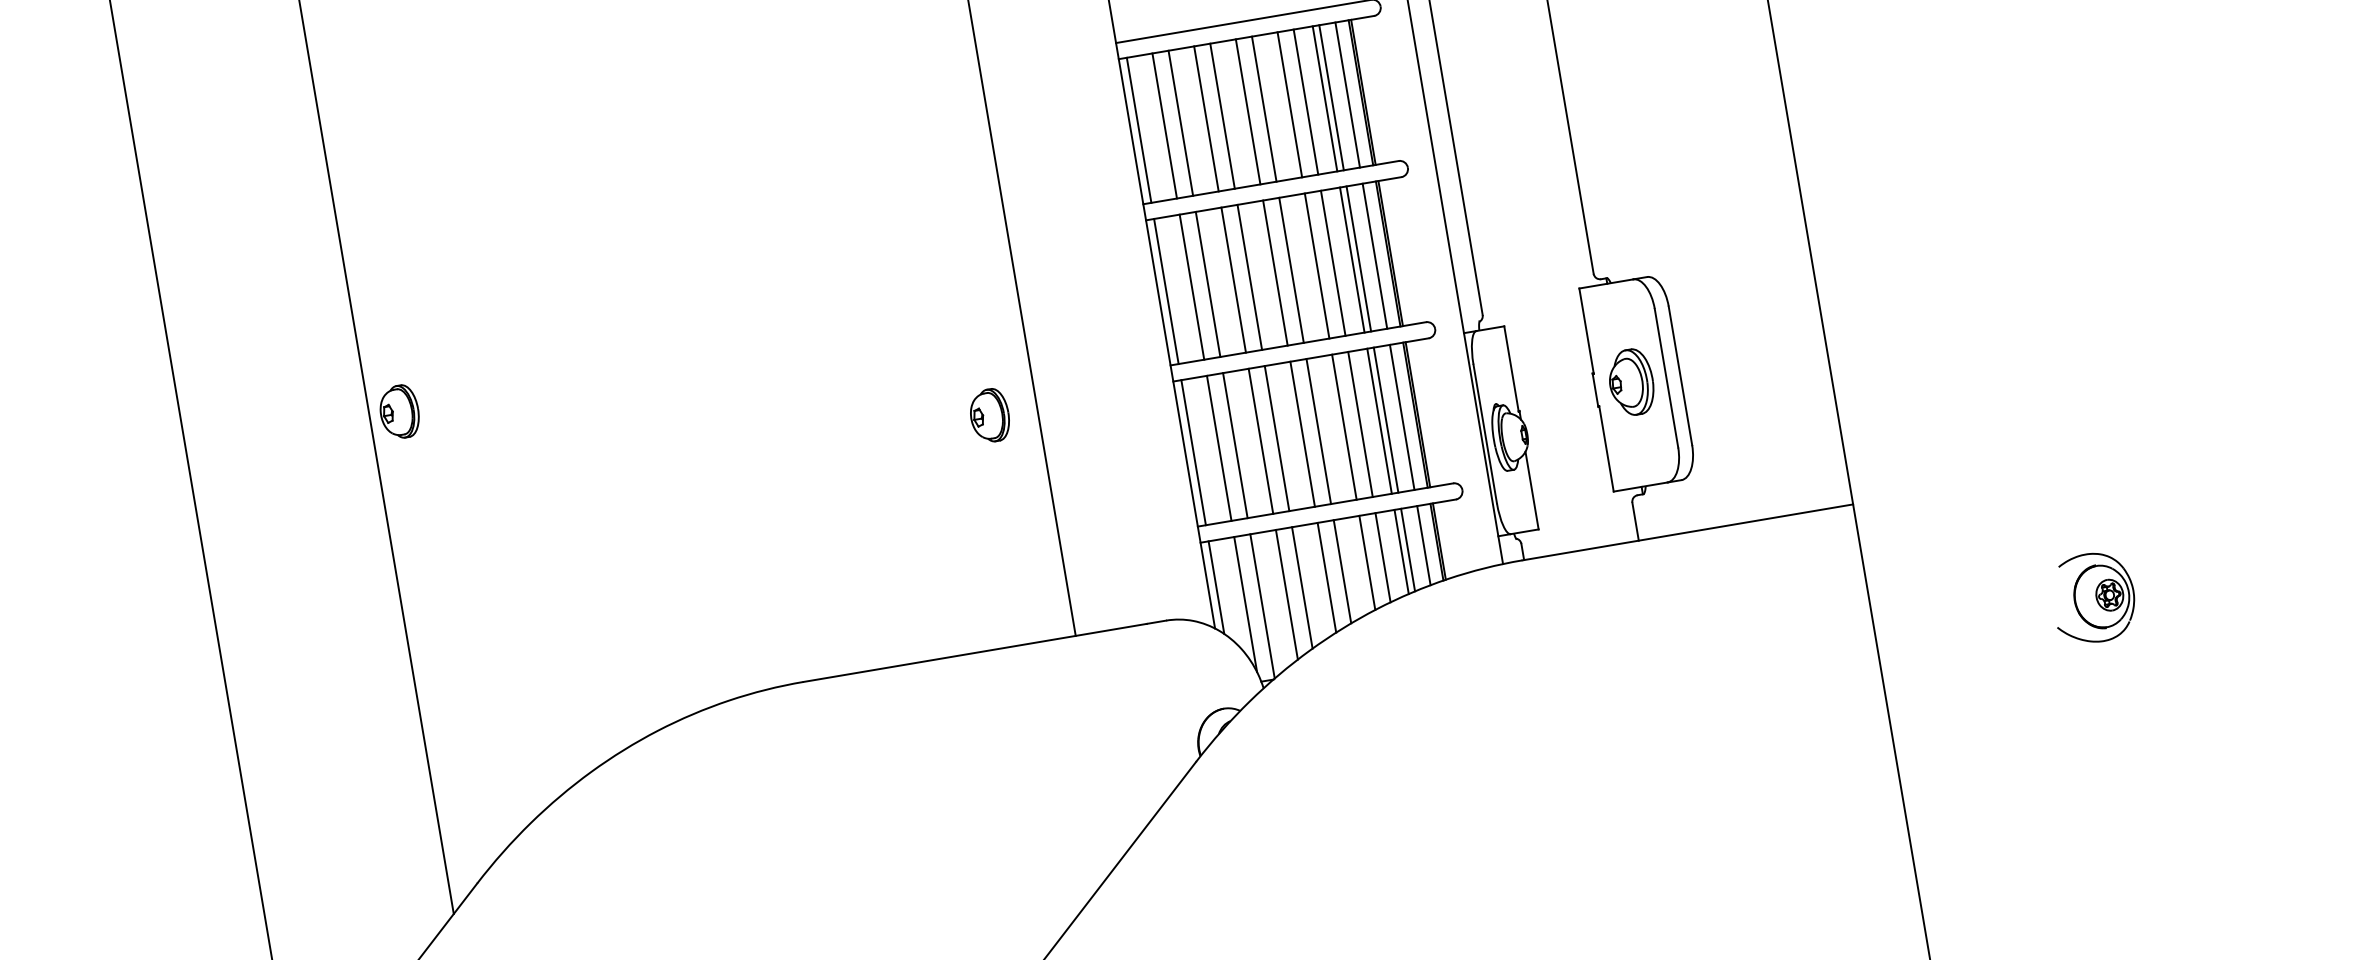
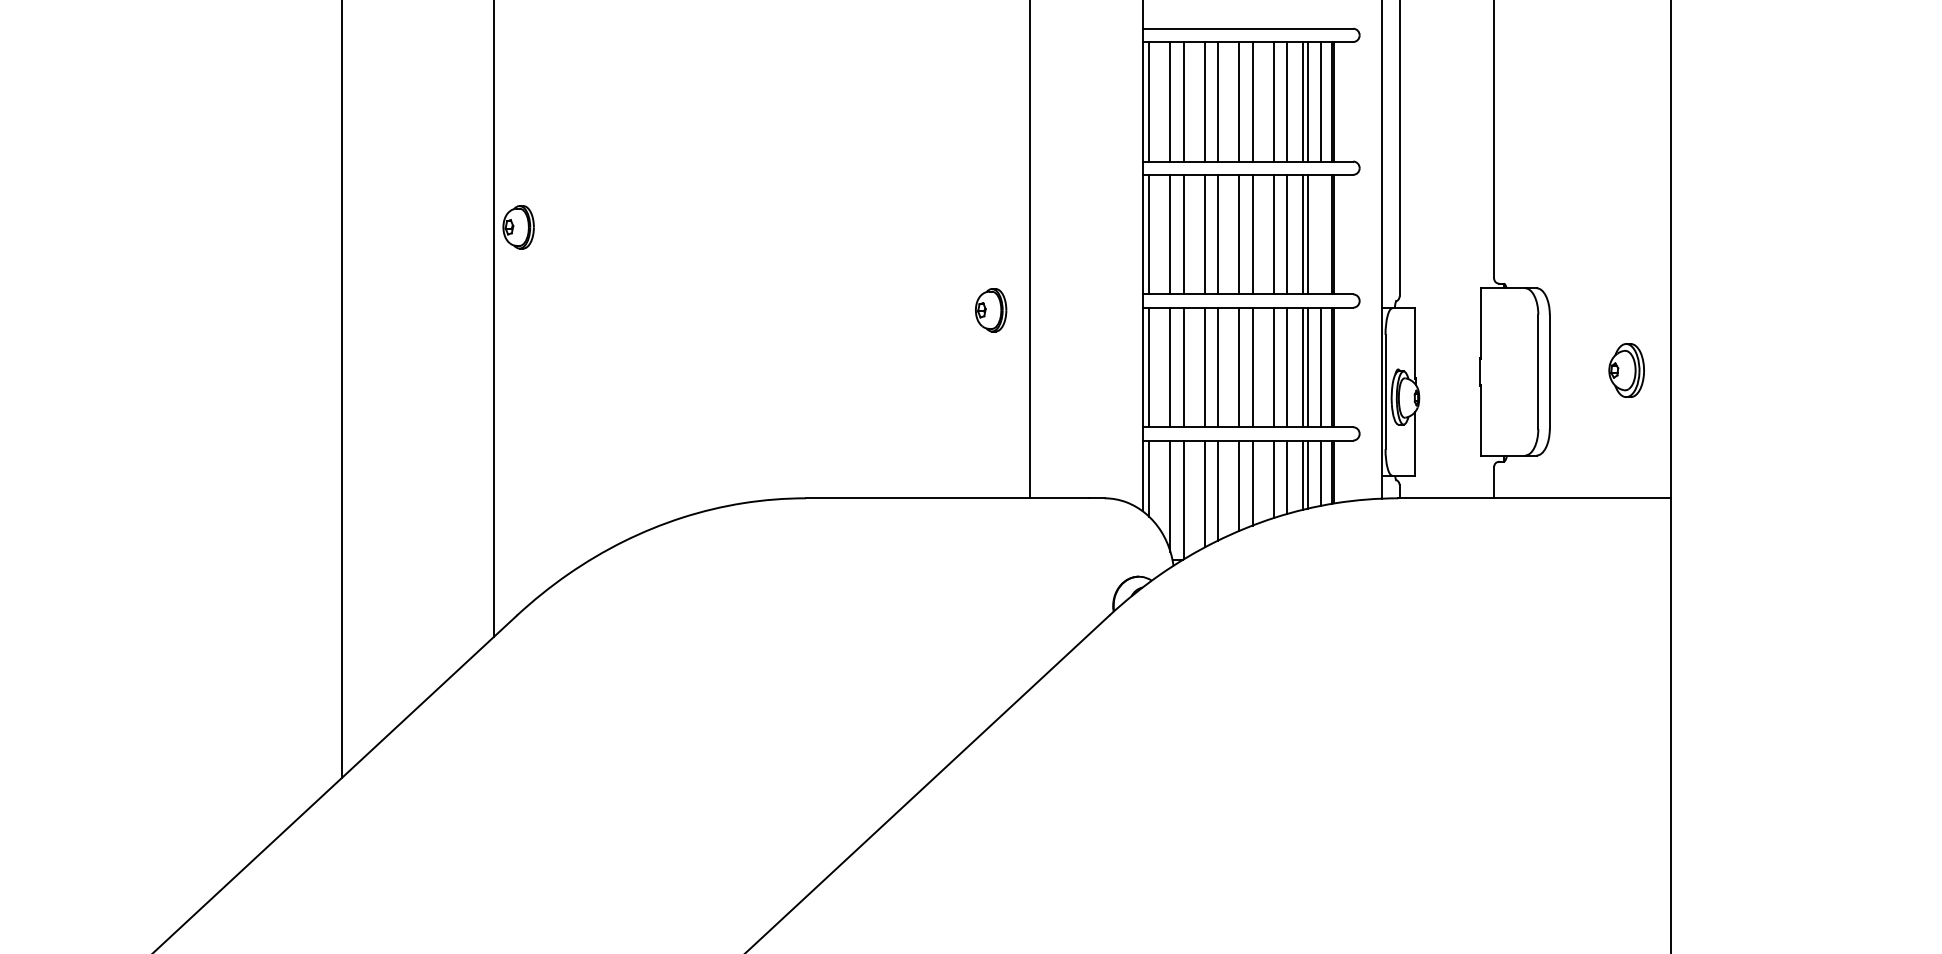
line: (1375, 256) -> (1321, 234), removed
part: (1631, 382) -> (1626, 370), moved
part: (2093, 597) -> (1850, 605), removed

